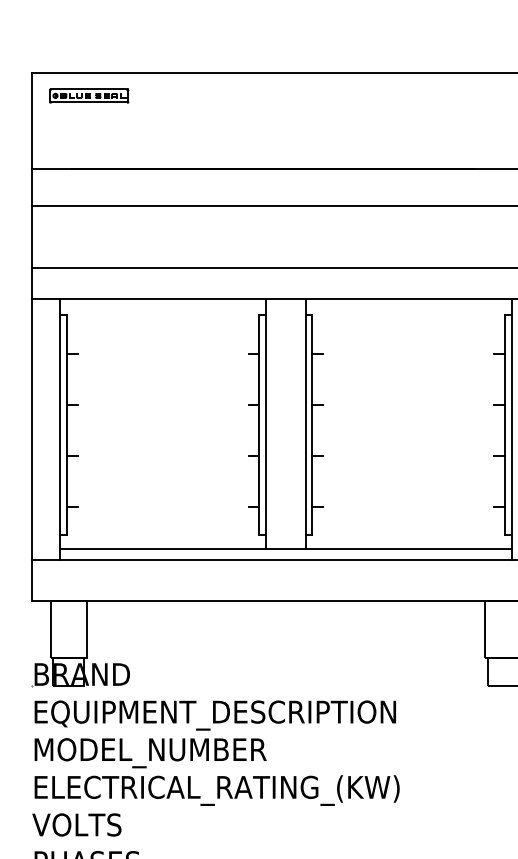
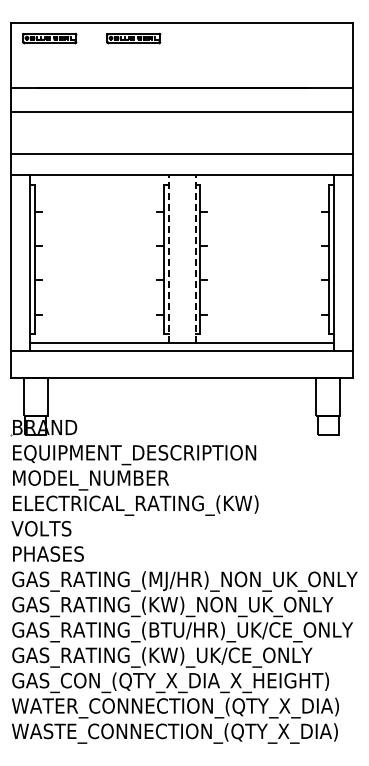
part: (213, 96) -> (133, 38), added
line: (265, 423) -> (168, 258), solid -> dashed
line: (305, 423) -> (195, 258), solid -> dashed

